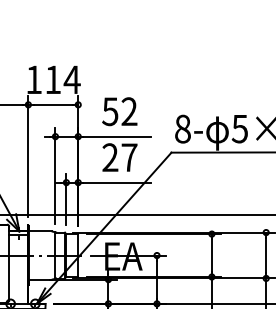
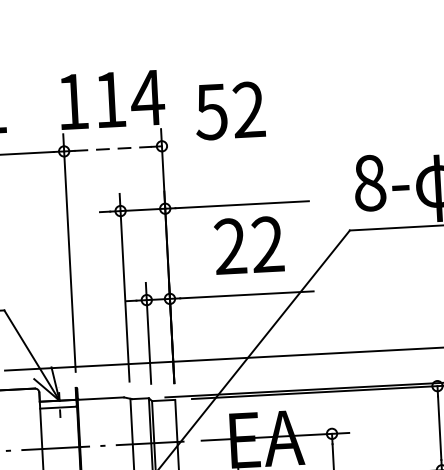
line: (53, 104) -> (113, 148), solid -> dashed
text: (119, 111) -> (229, 110), moved
text: (129, 157) -> (267, 244), 27 -> 22

